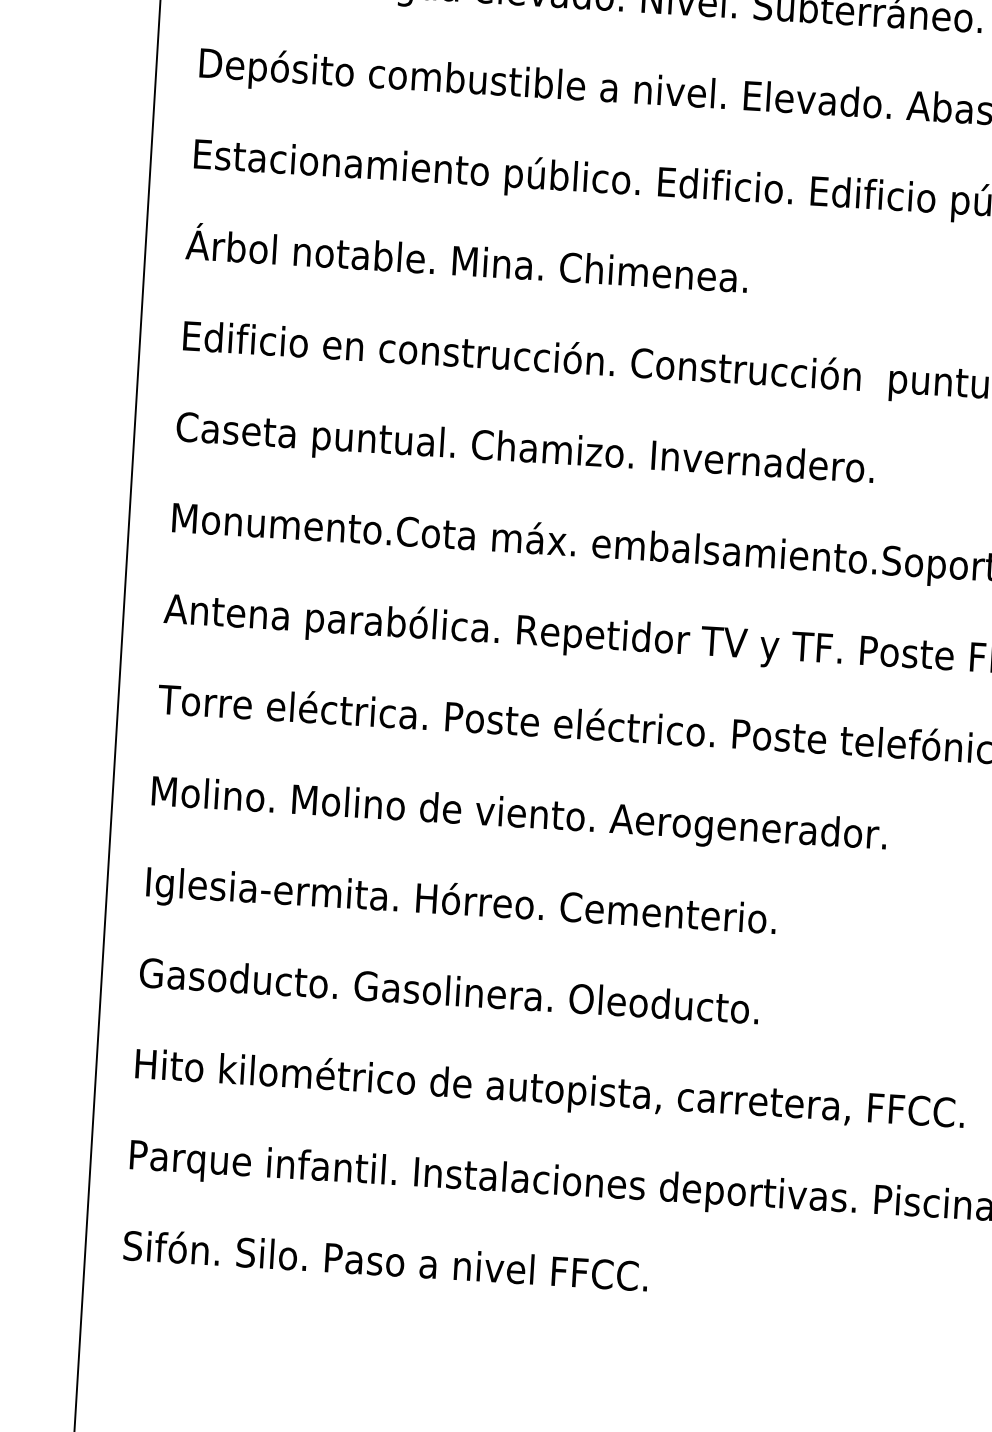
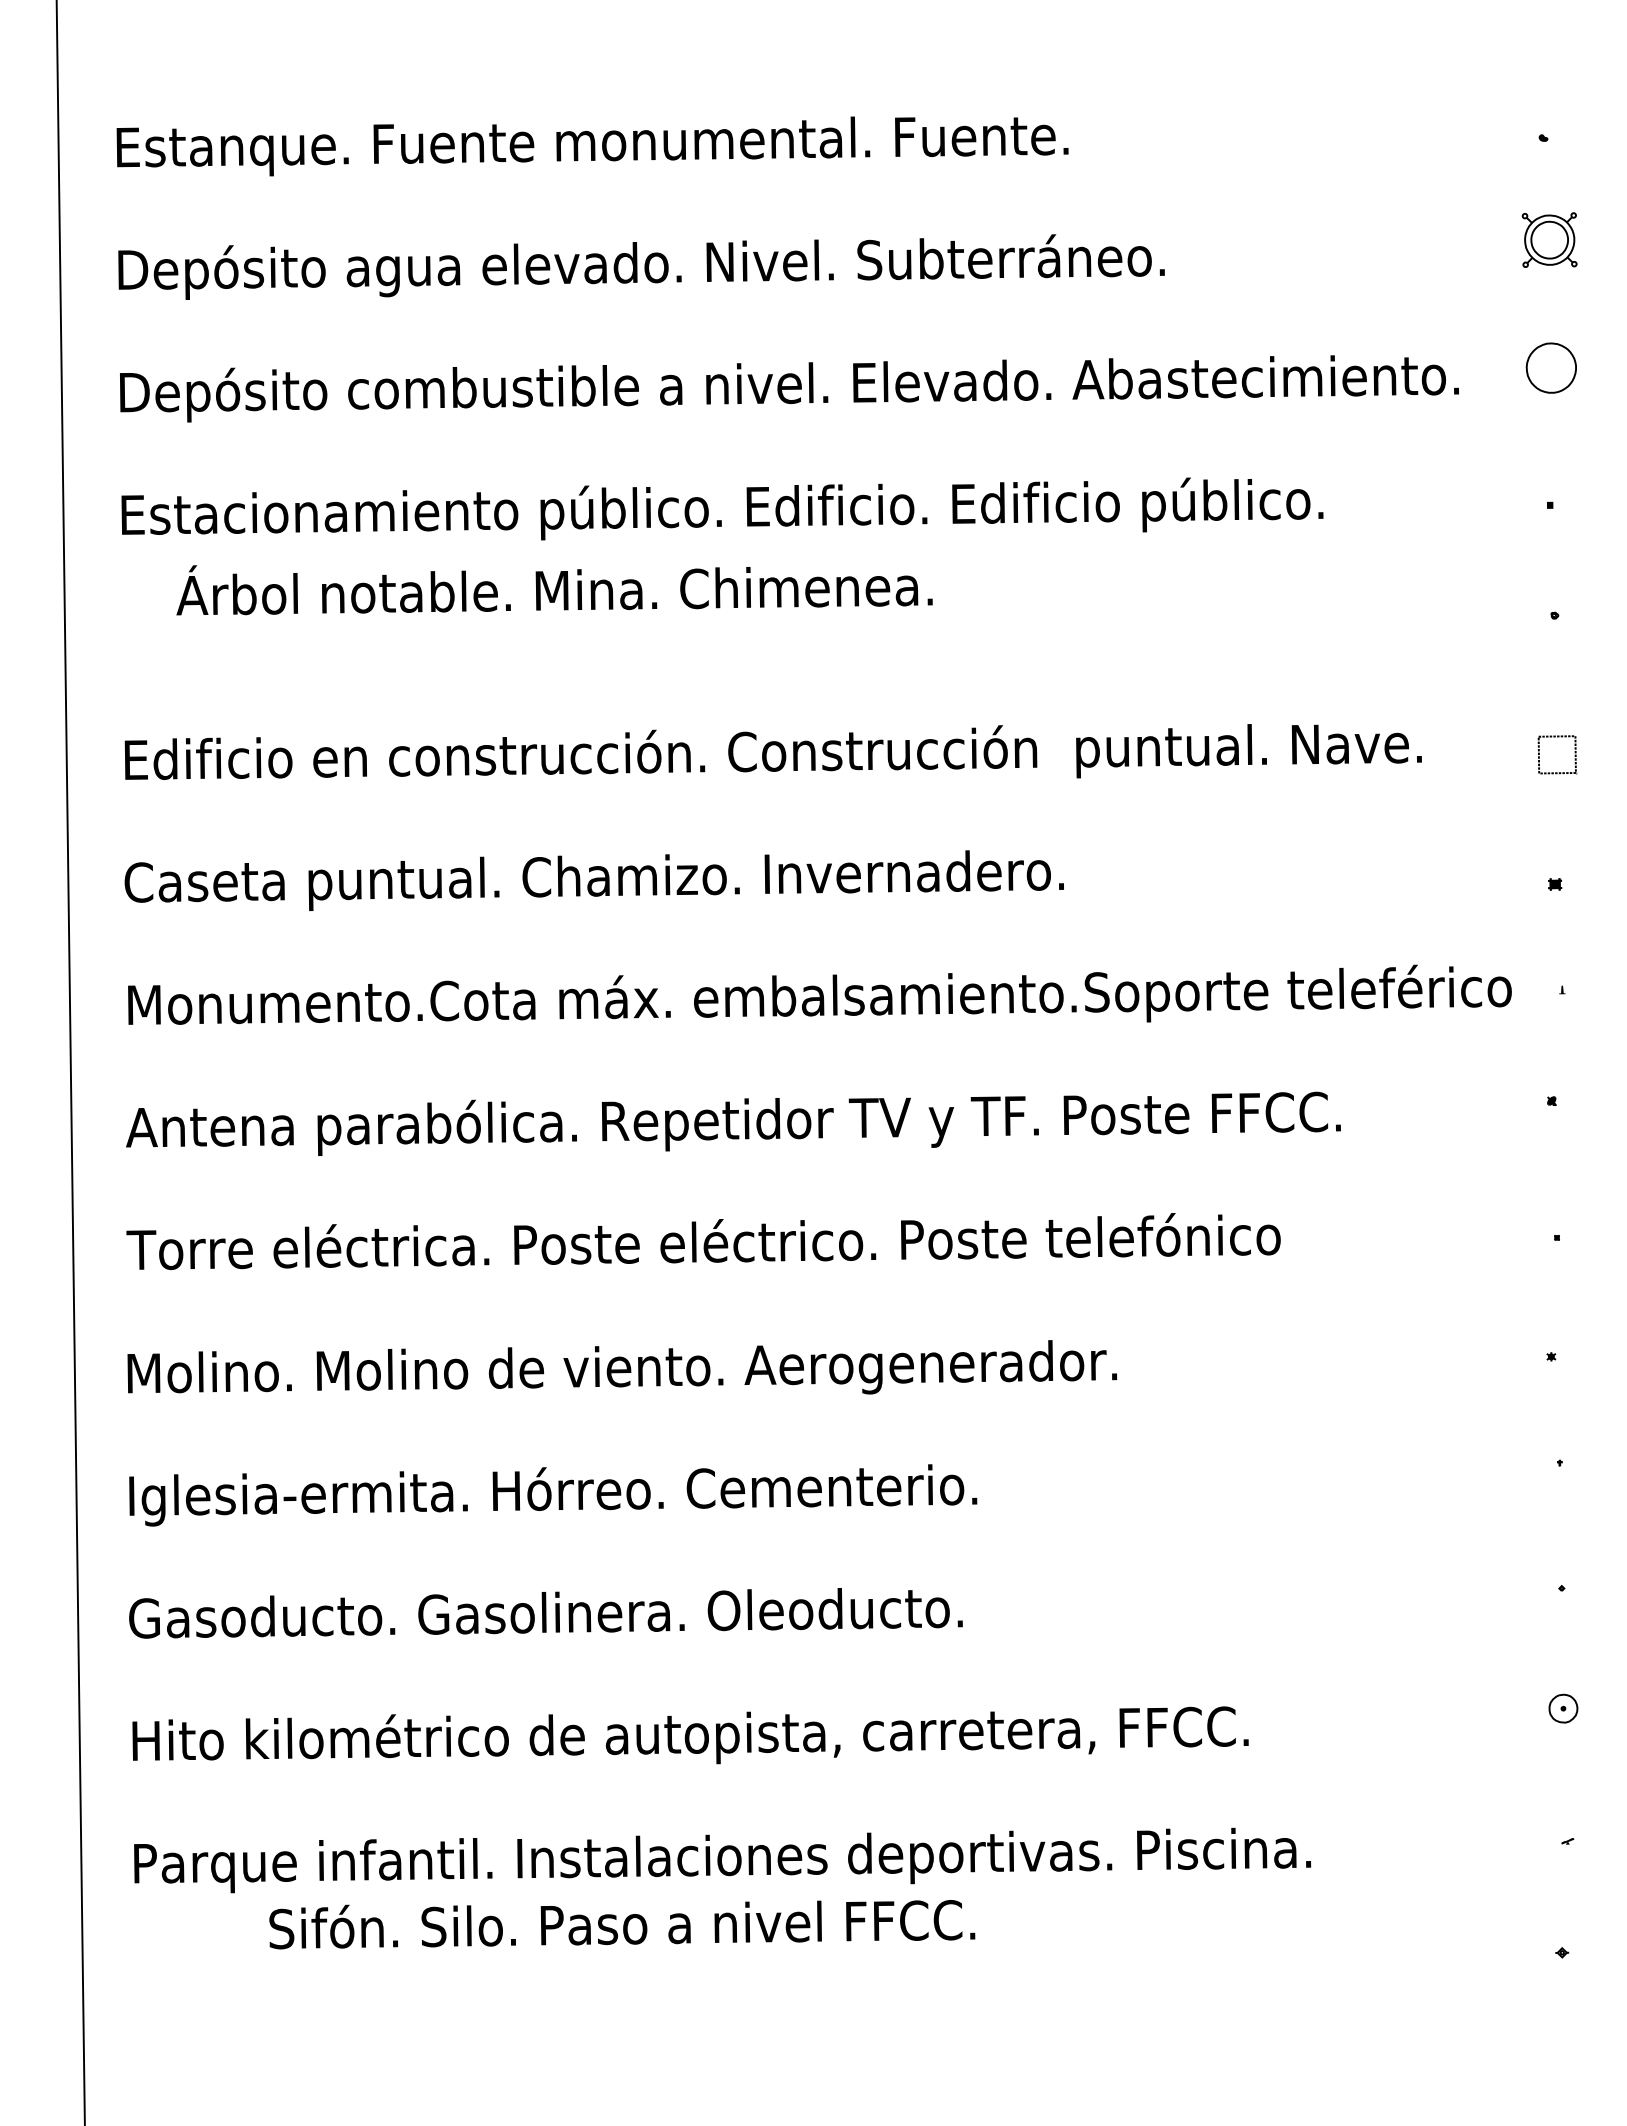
text: (466, 261) -> (554, 590), moved
text: (386, 1261) -> (622, 1924), moved

